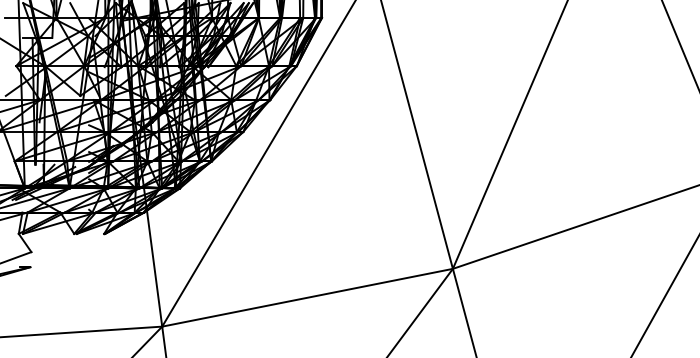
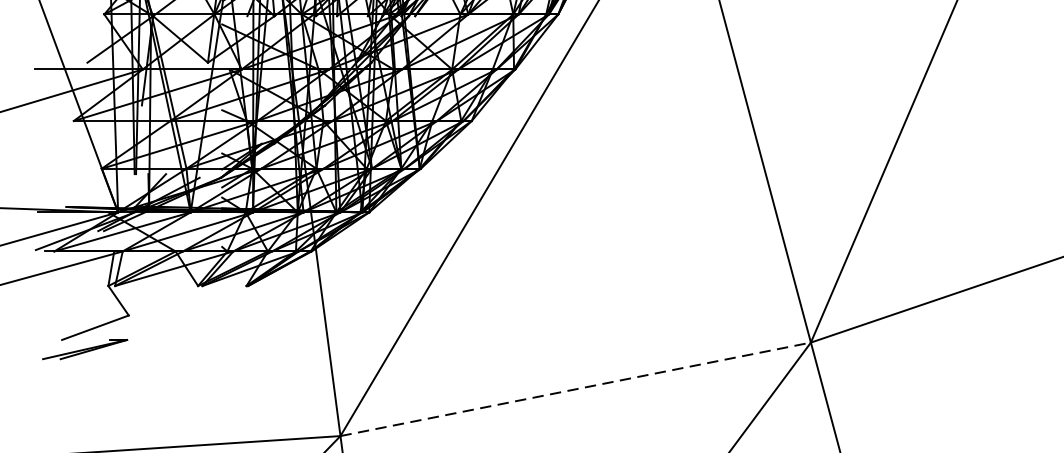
line: (308, 297) -> (577, 388), solid -> dashed

